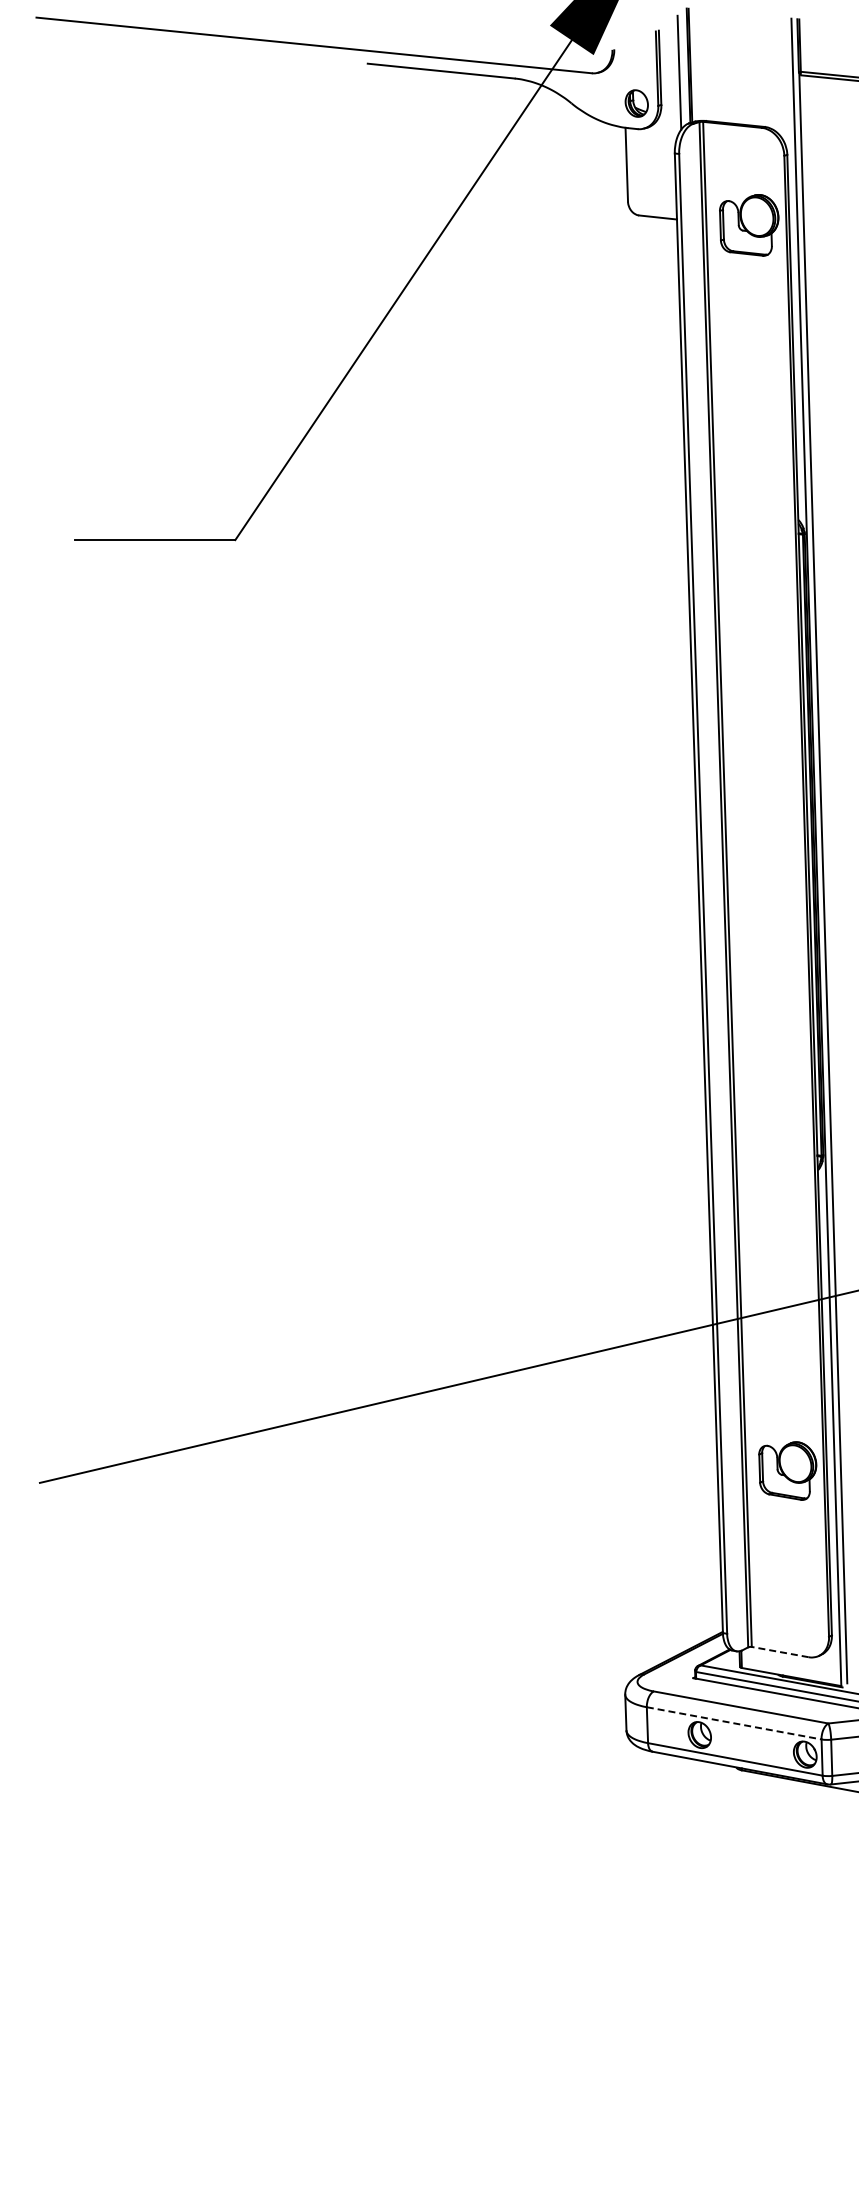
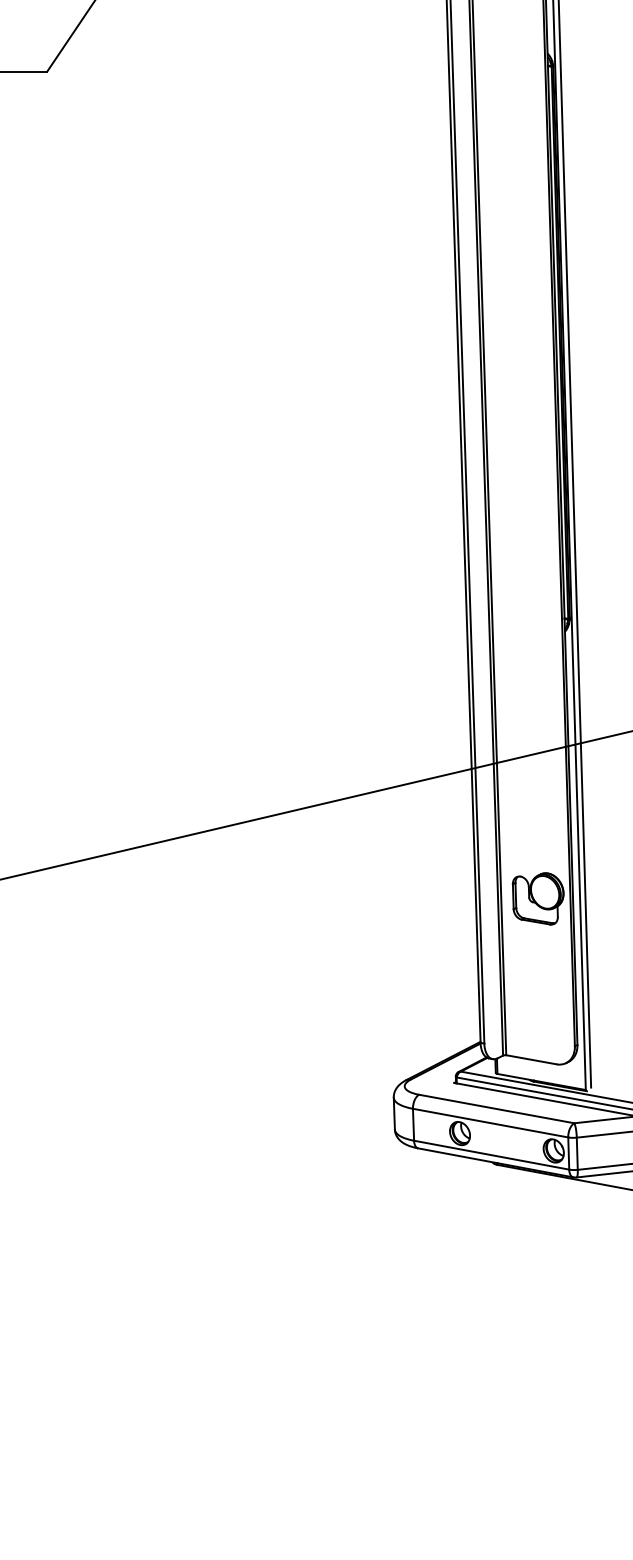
line: (780, 1652) -> (531, 1060), dashed -> solid
line: (734, 1723) -> (490, 1123), dashed -> solid

